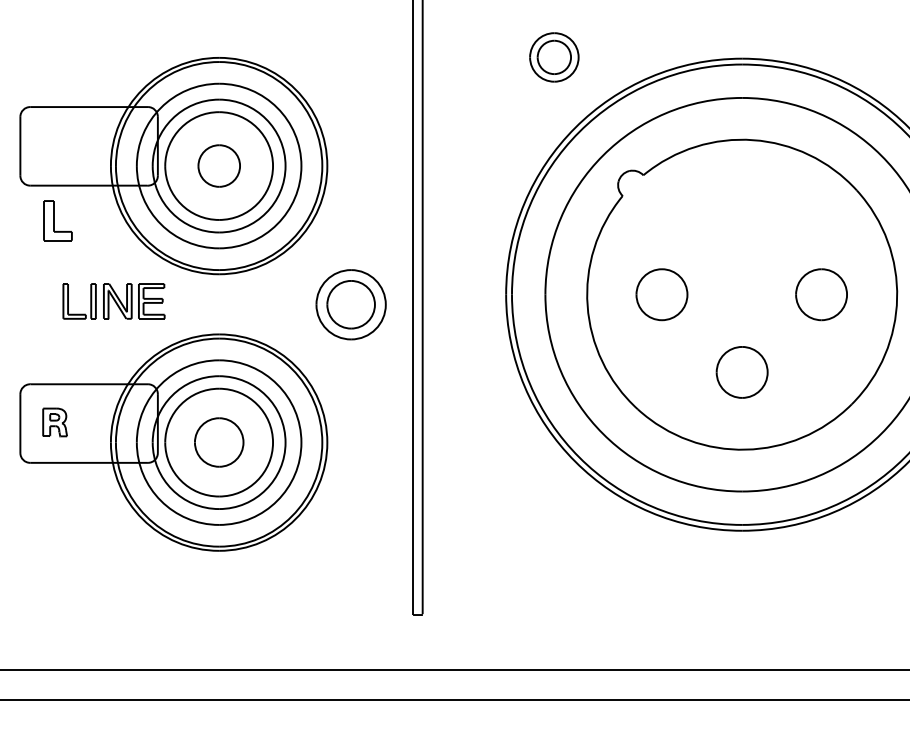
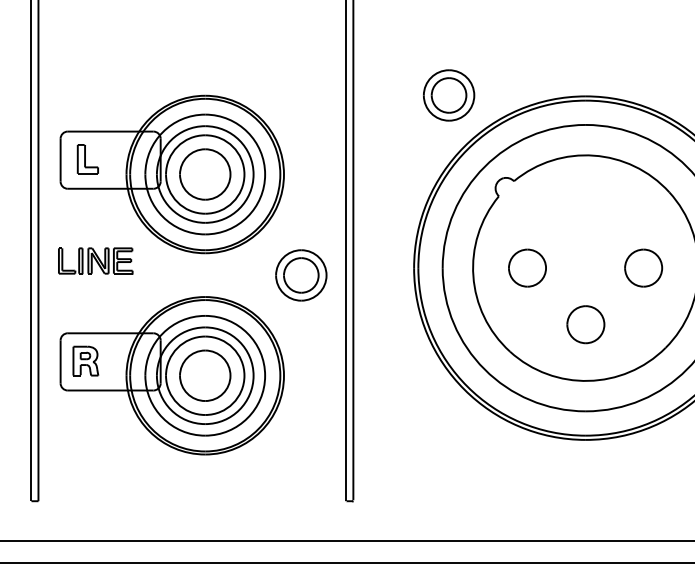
part: (554, 57) -> (449, 95), size x1.43
part: (219, 166) -> (205, 174), size x1.67
part: (57, 221) -> (87, 159), moved
part: (113, 300) -> (95, 260), moved
part: (54, 421) -> (85, 360), size x1.43
part: (219, 442) -> (205, 375), size x1.43

